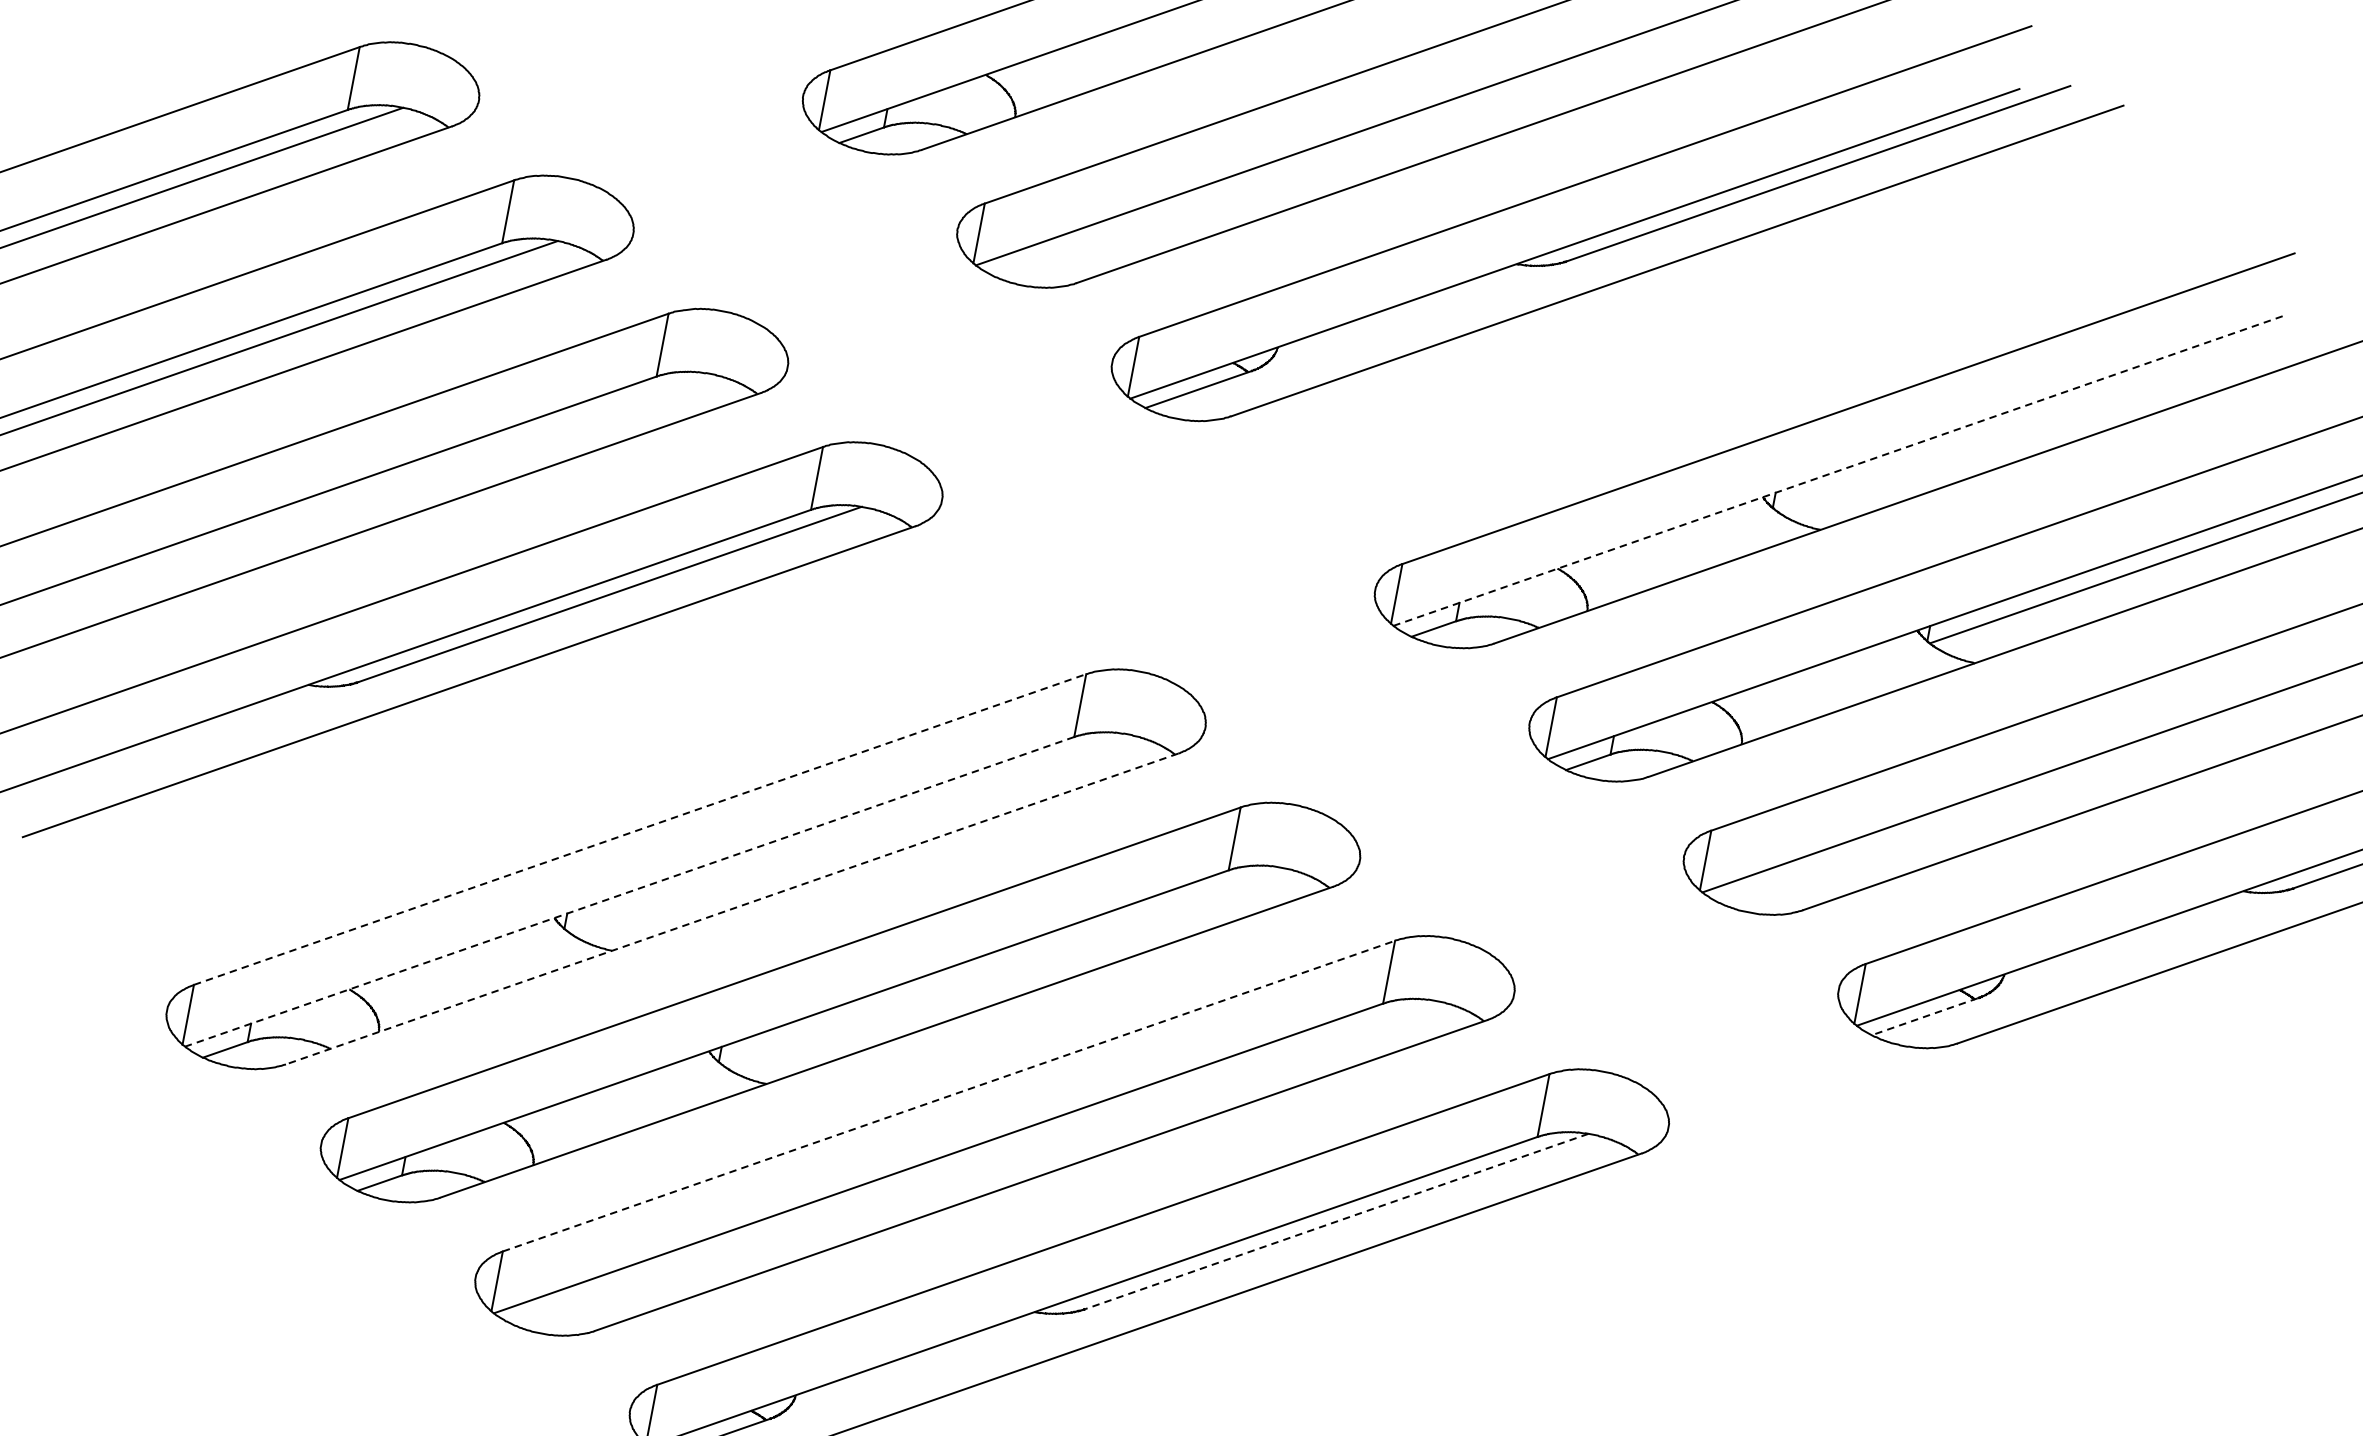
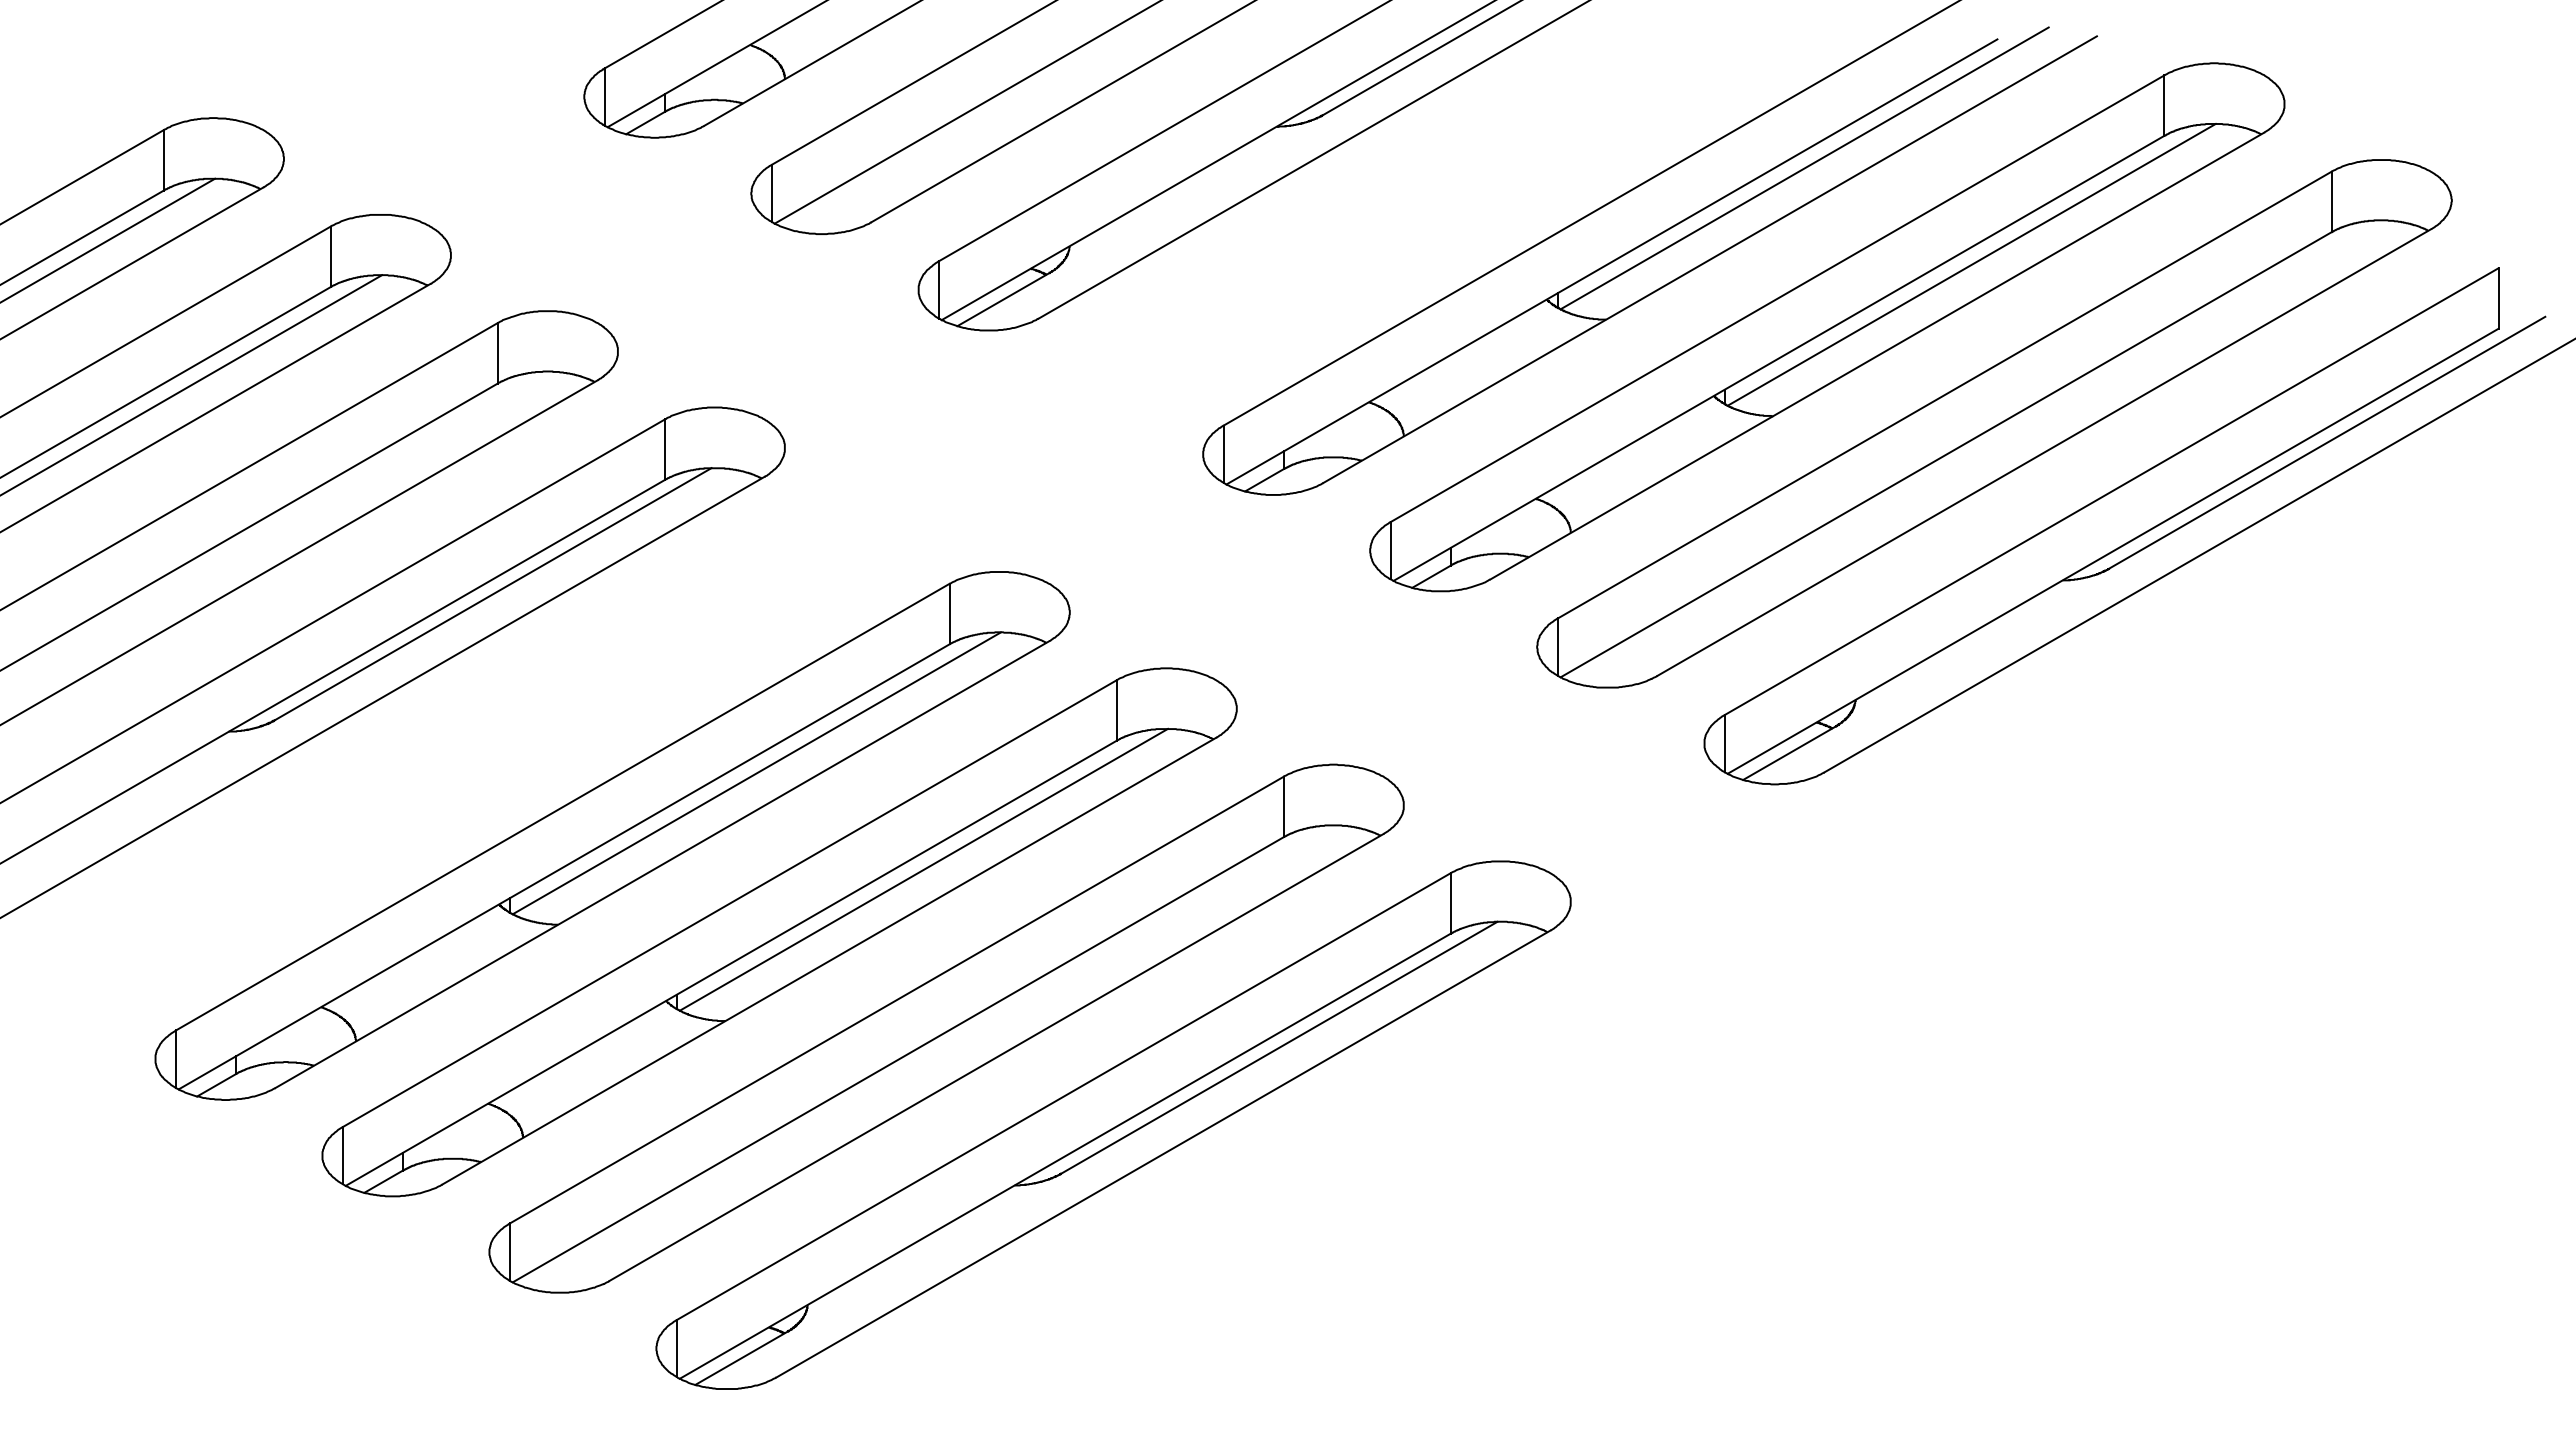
line: (2056, 412) -> (1804, 168), added
line: (1837, 471) -> (1611, 262), dashed -> solid
line: (639, 829) -> (562, 807), dashed -> solid
line: (848, 832) -> (756, 773), added
line: (628, 892) -> (563, 867), dashed -> solid
line: (732, 908) -> (662, 864), dashed -> solid
line: (1002, 965) -> (923, 869), added
line: (1924, 1016) -> (1788, 753), dashed -> solid
line: (948, 1096) -> (896, 1000), dashed -> solid
line: (1337, 1221) -> (1279, 1047), dashed -> solid

